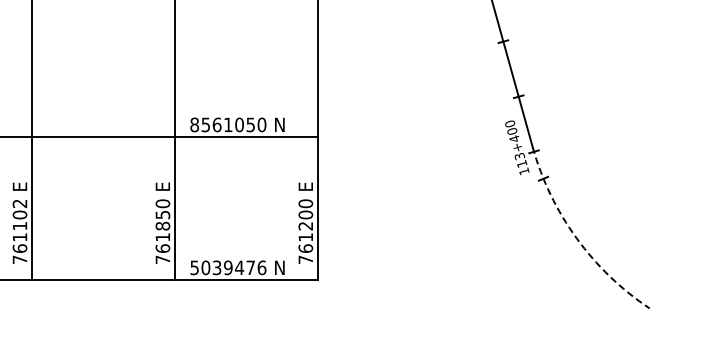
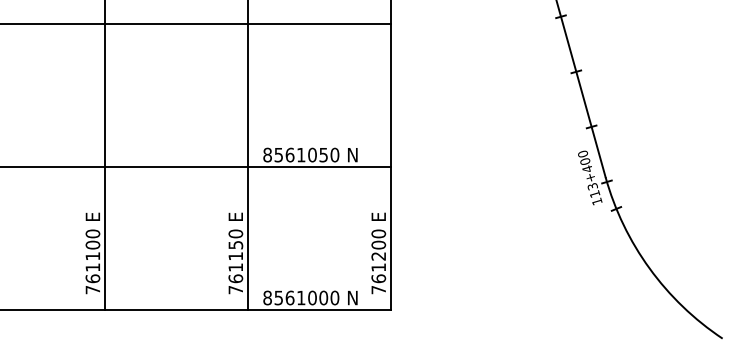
text: (19, 203) -> (92, 233), 761102 -> 761100
text: (162, 226) -> (235, 256), 761850 -> 761150
arc: (576, 238) -> (649, 268), dashed -> solid
text: (228, 267) -> (301, 297), 5039476 -> 8561000

